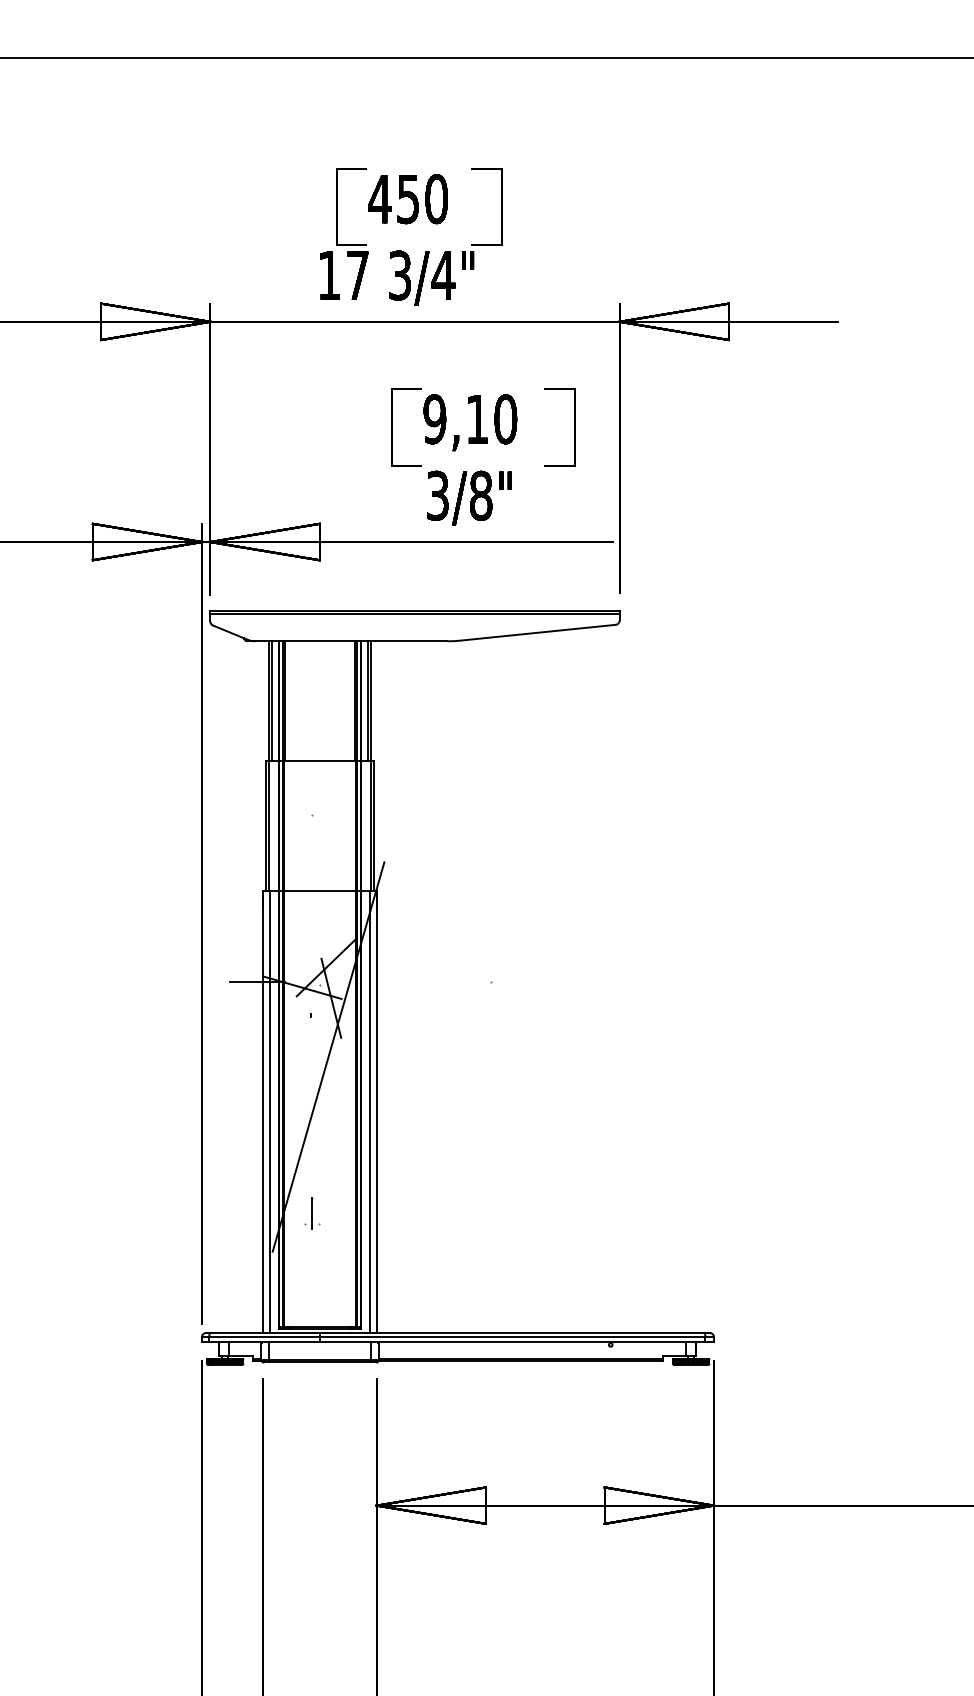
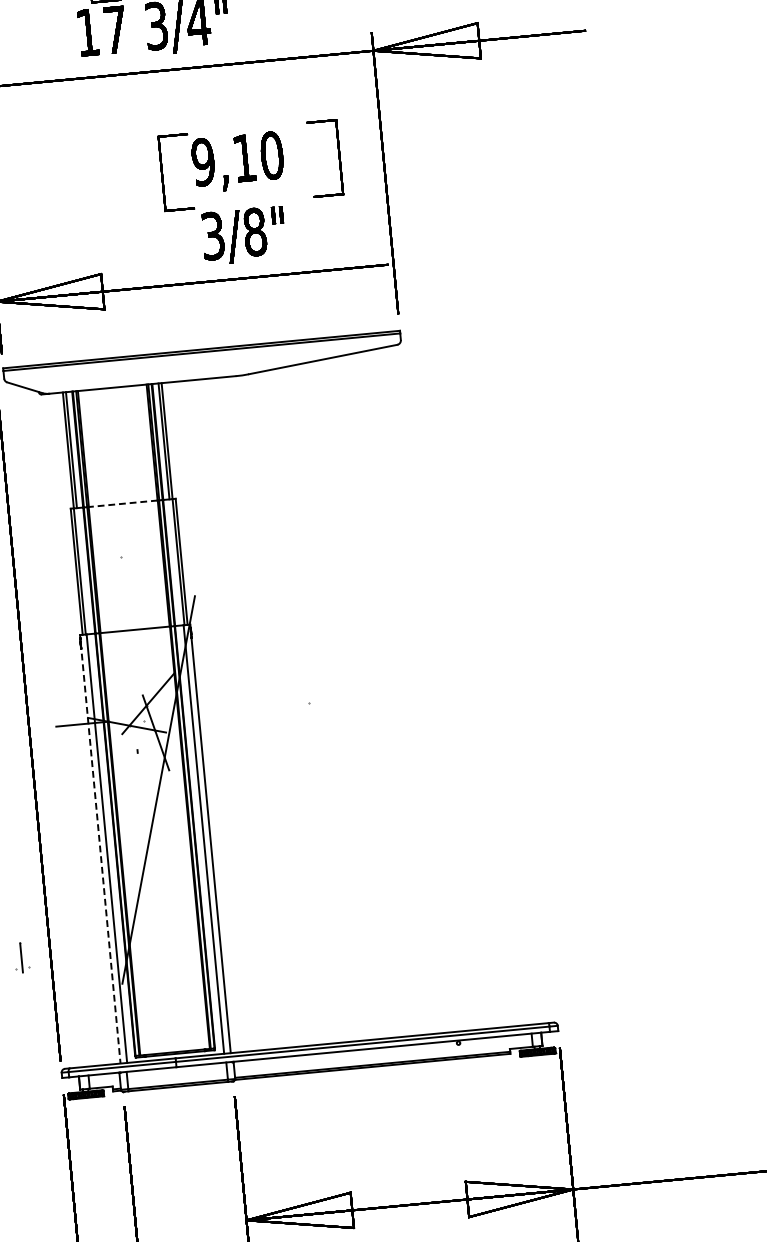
line: (319, 760) -> (122, 503), solid -> dashed
line: (263, 1116) -> (101, 853), solid -> dashed
part: (312, 1213) -> (21, 957), moved

